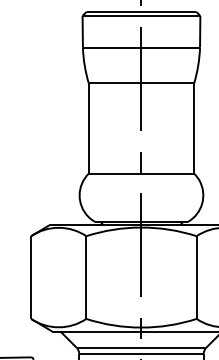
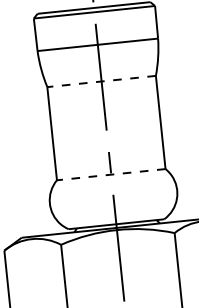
line: (141, 83) -> (101, 81), solid -> dashed
line: (141, 173) -> (111, 174), solid -> dashed

